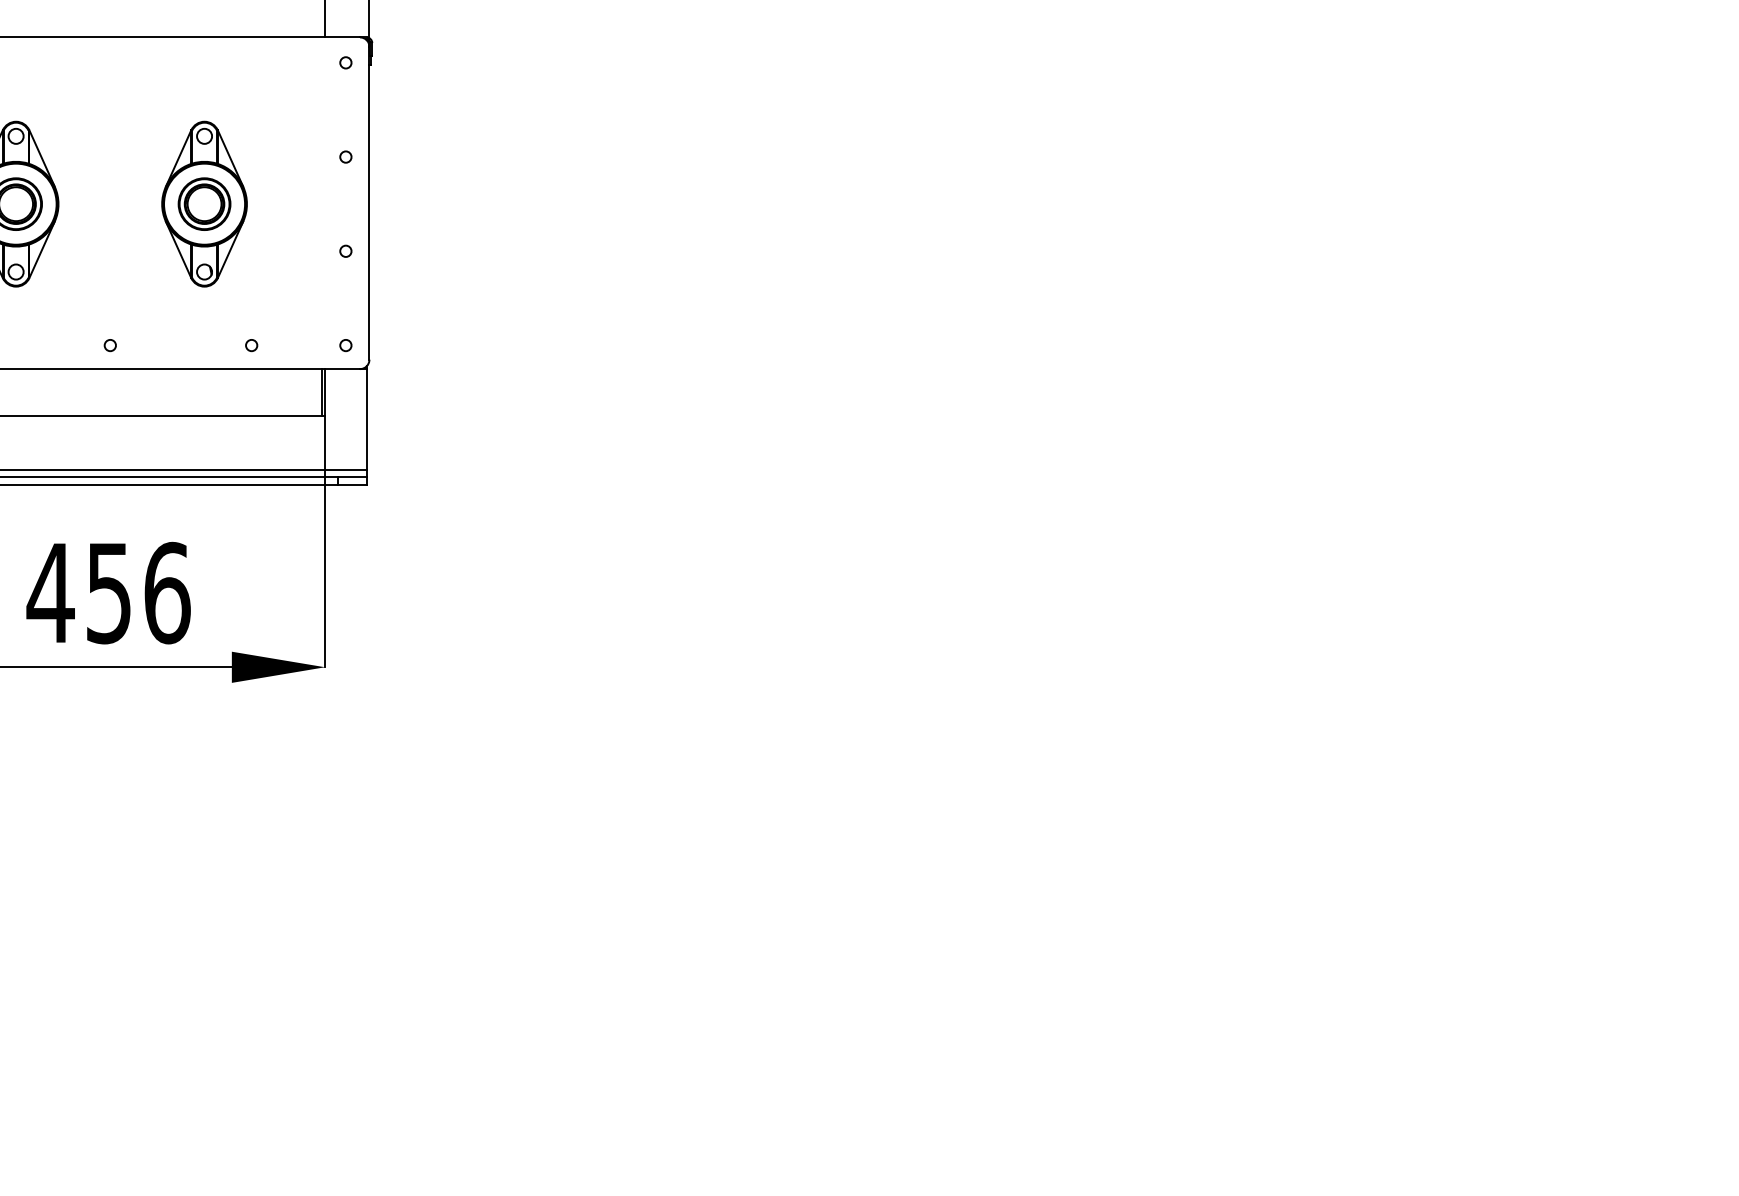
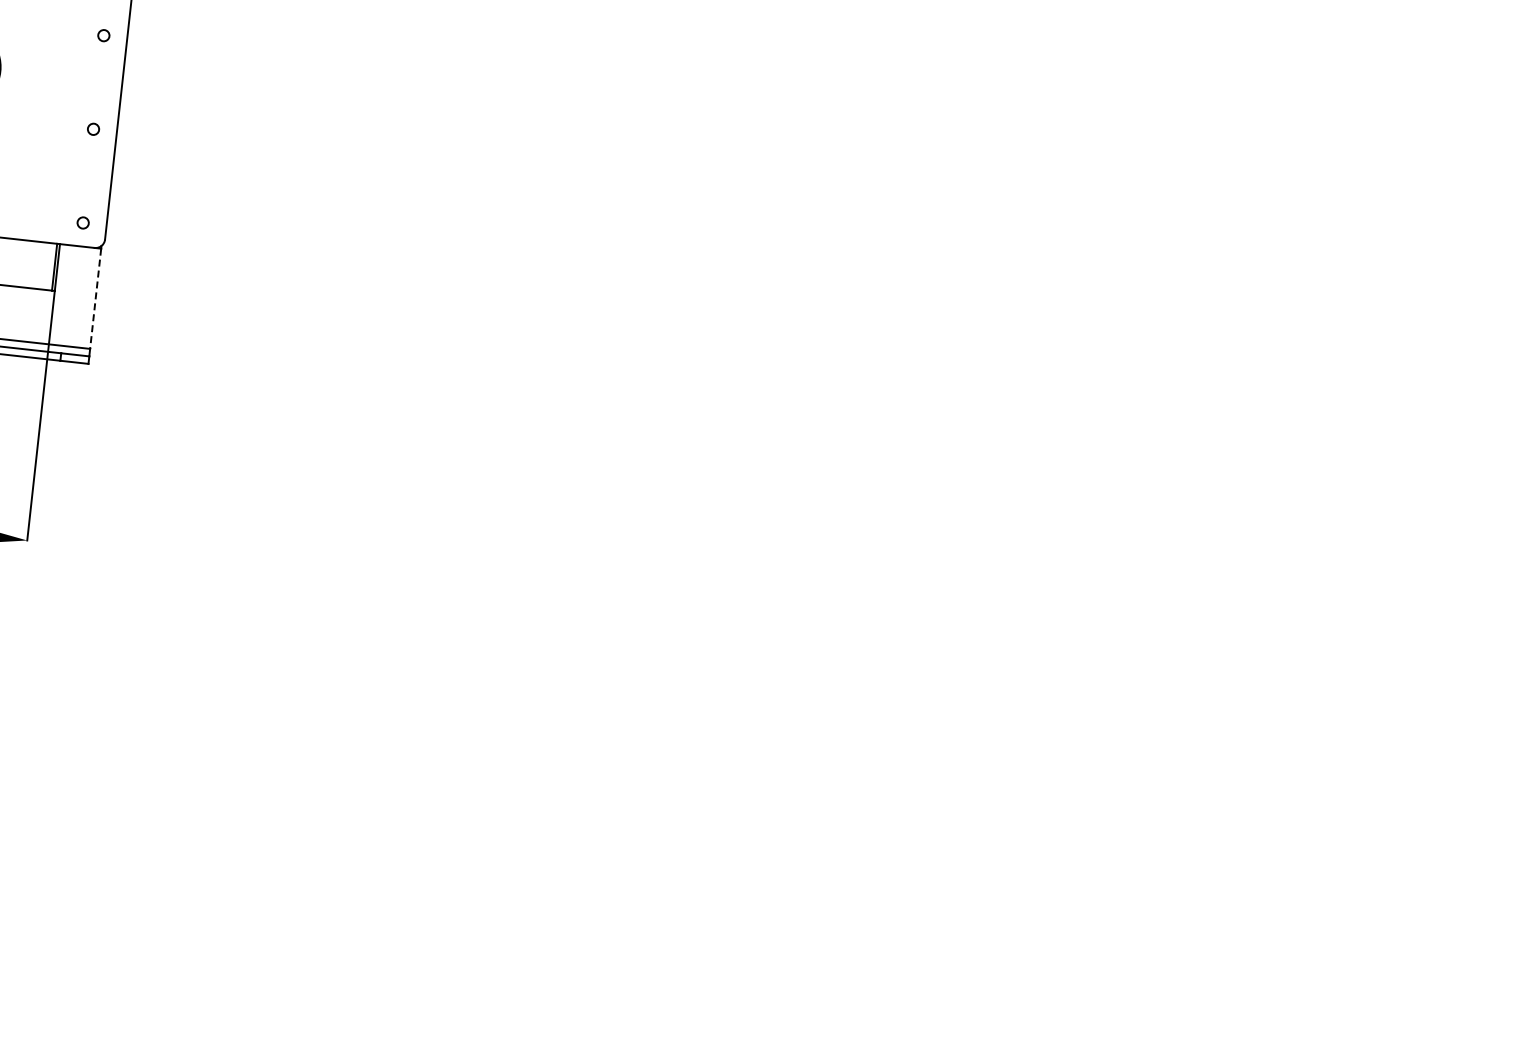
line: (366, 420) -> (95, 299), solid -> dashed

